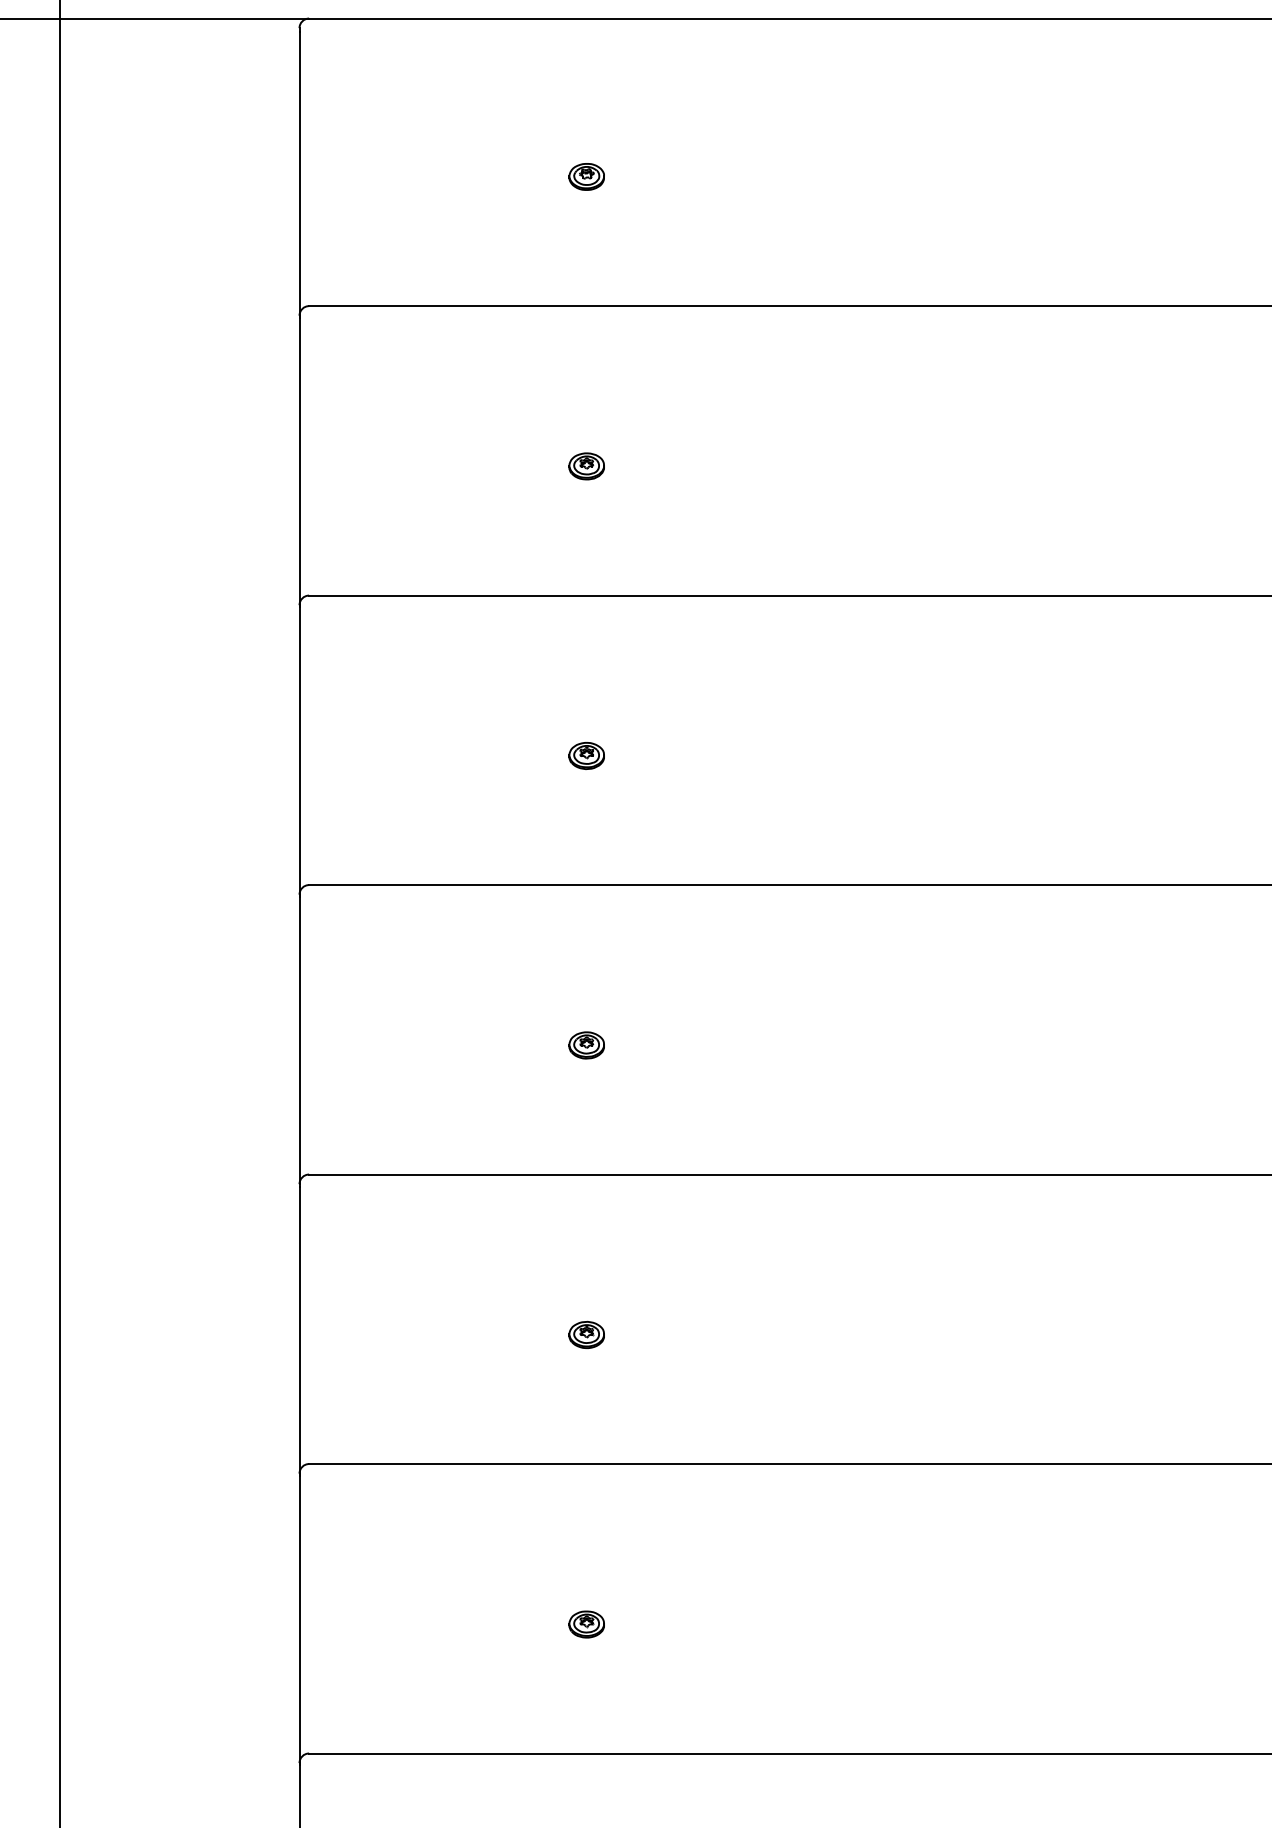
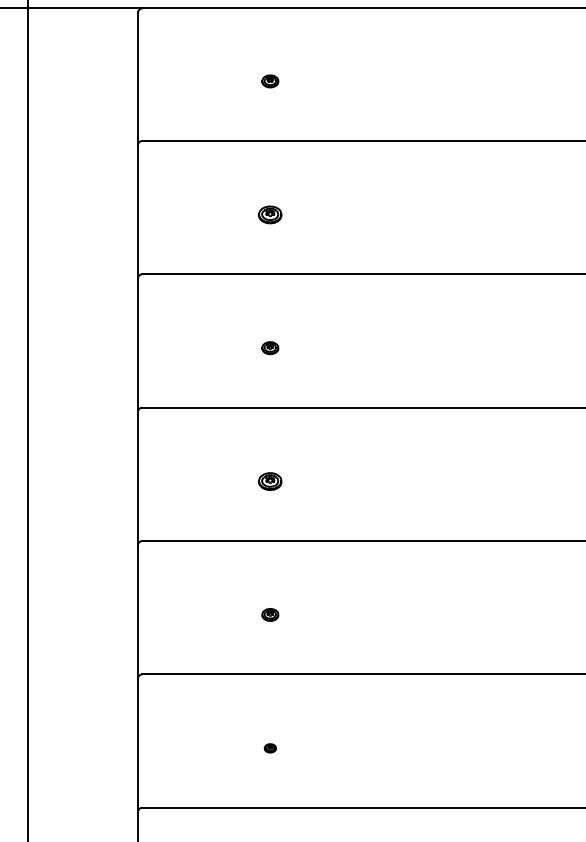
part: (587, 465) -> (270, 214), size x1.4
part: (587, 1045) -> (270, 481), size x1.4
part: (587, 1624) -> (270, 748), size x0.7

